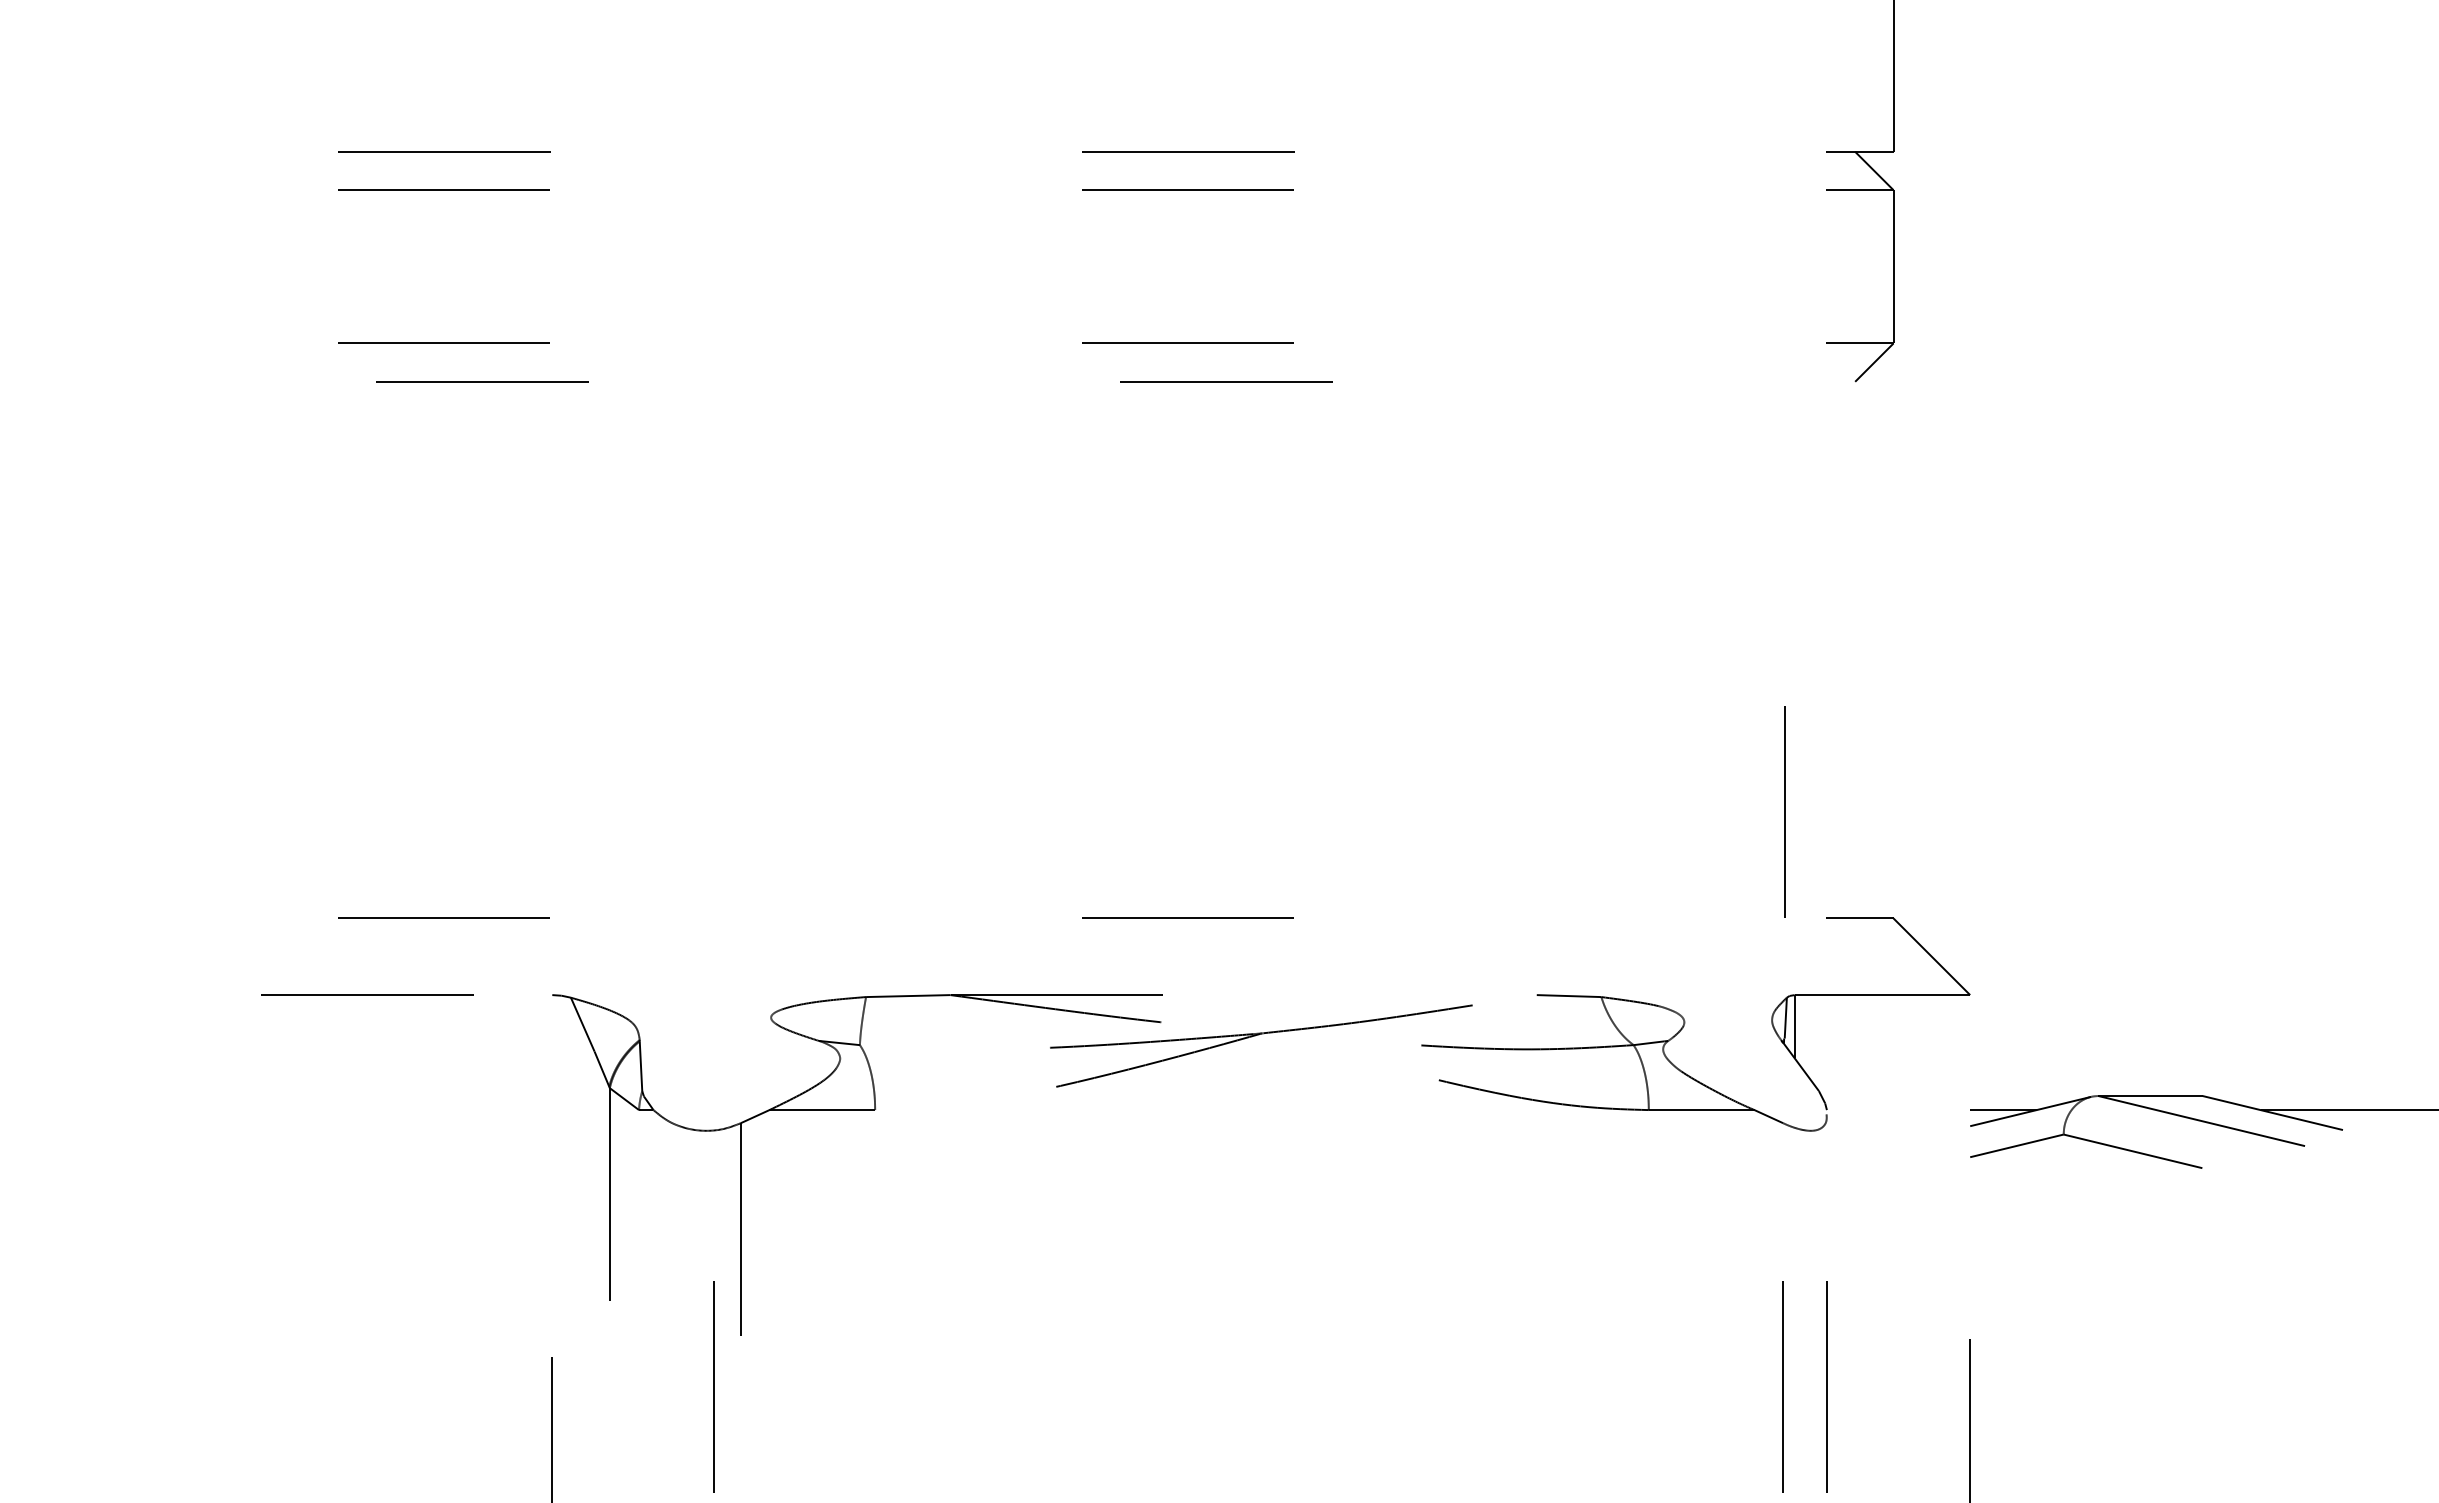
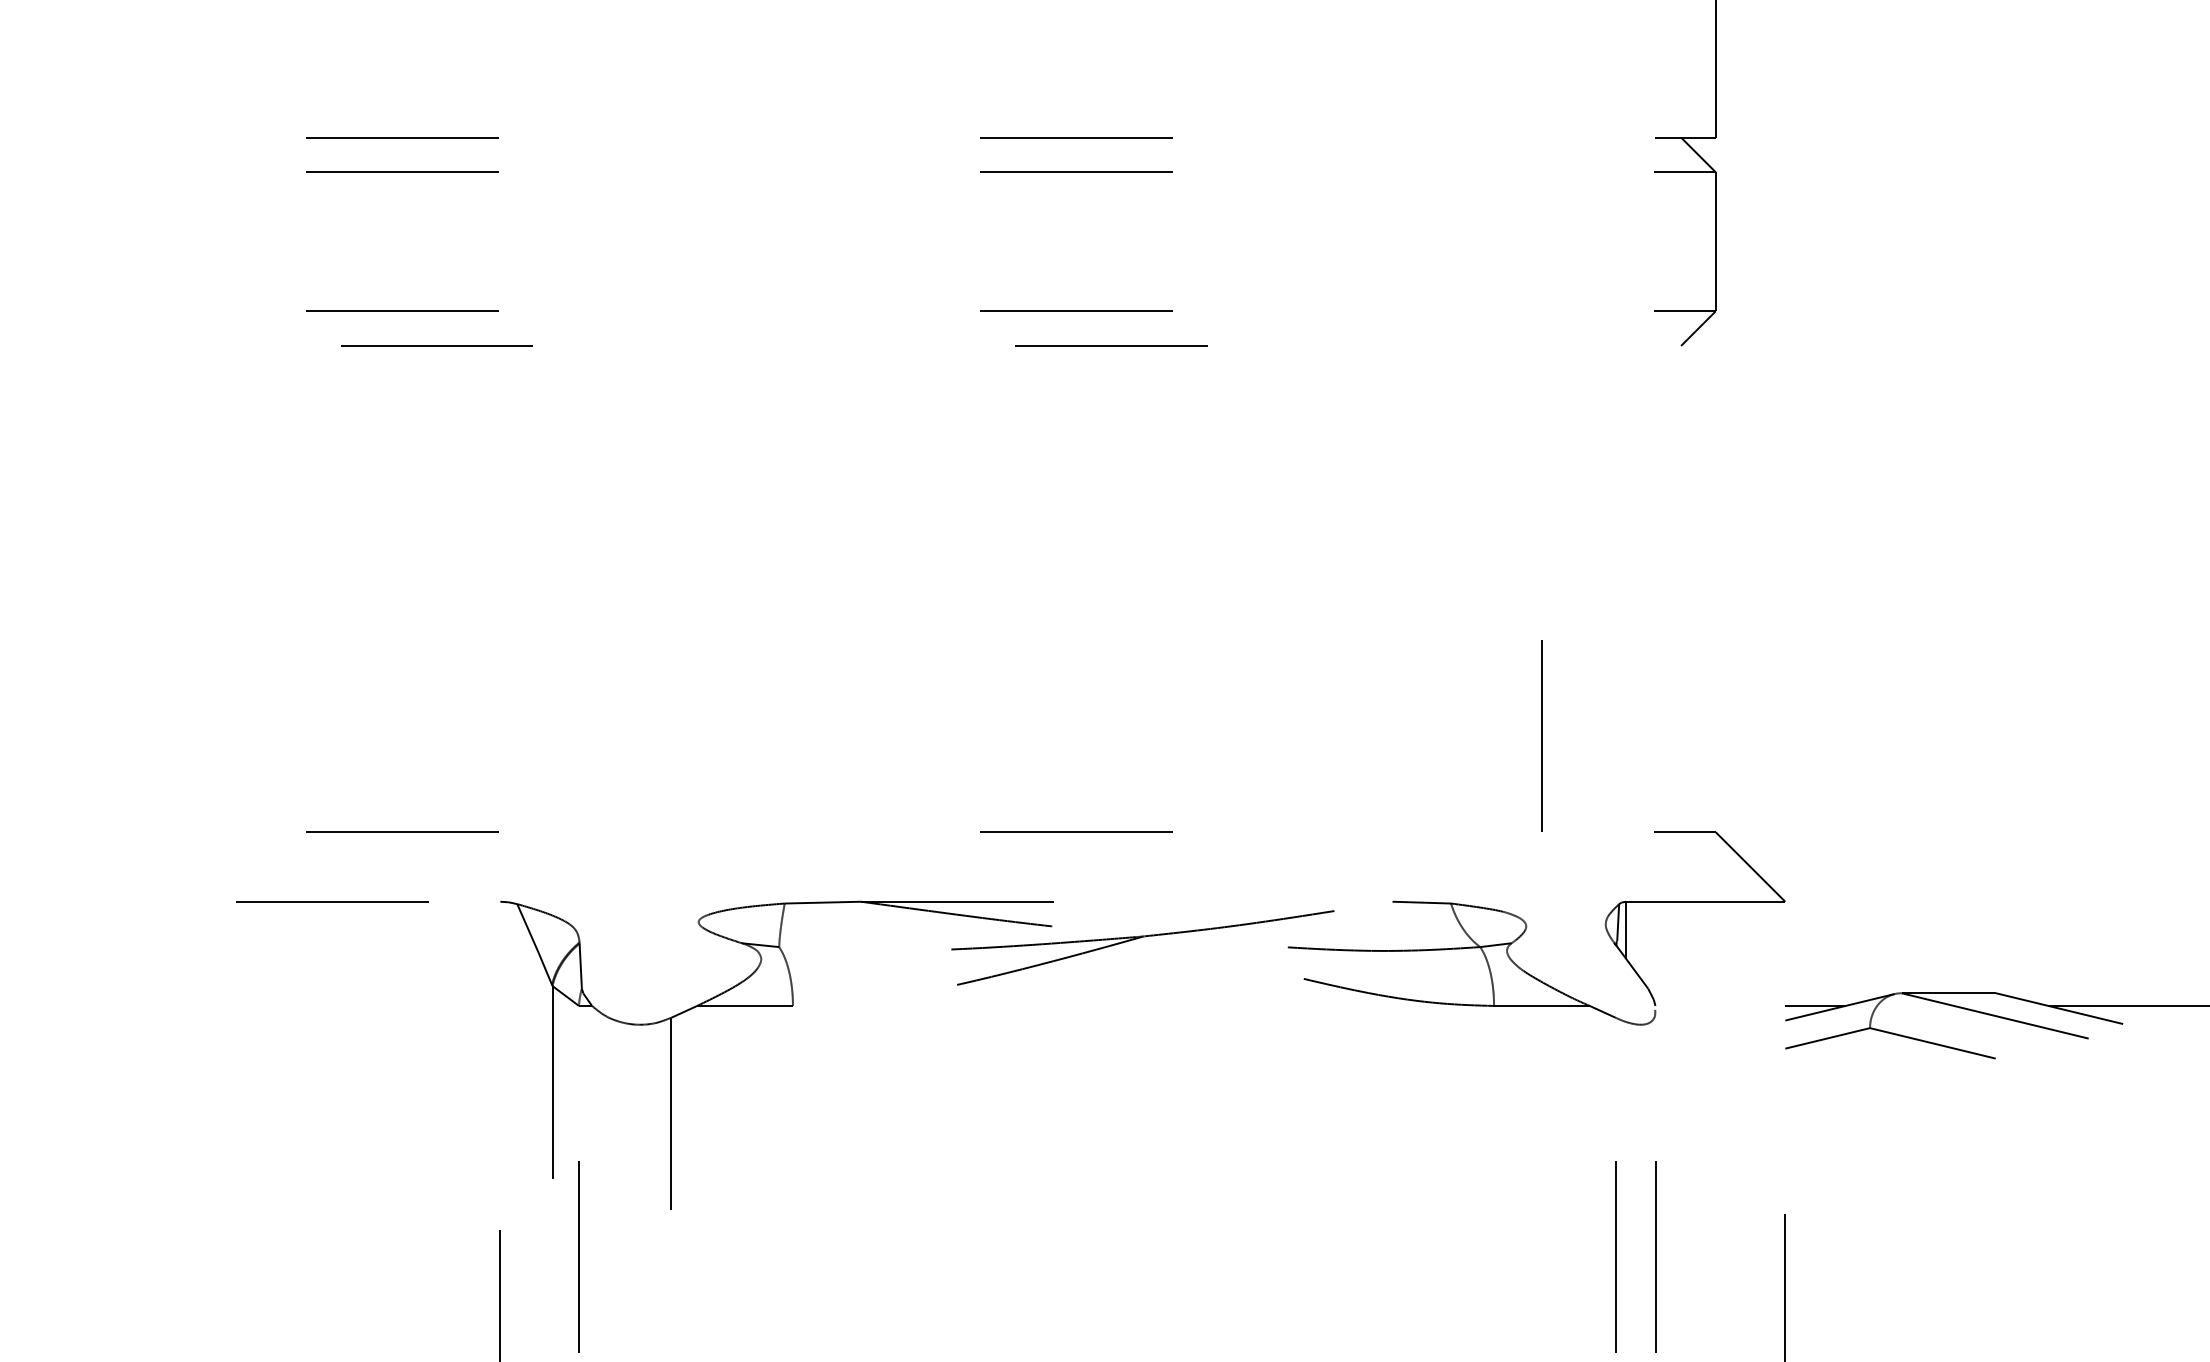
line: (1783, 811) -> (1541, 735), moved
line: (713, 1386) -> (578, 1256), moved

